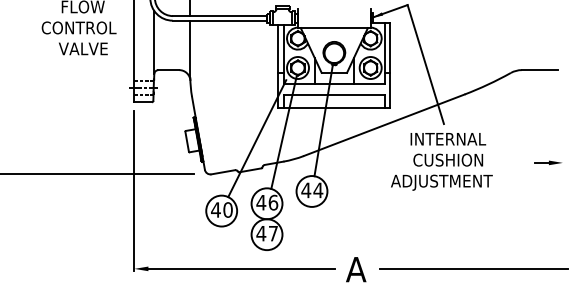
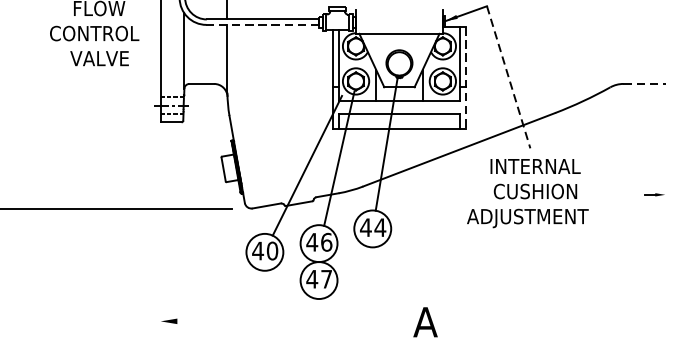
line: (219, 20) -> (262, 24), solid -> dashed
line: (390, 65) -> (466, 78), solid -> dashed
line: (425, 65) -> (508, 78), solid -> dashed
line: (539, 70) -> (644, 84), solid -> dashed
part: (547, 162) -> (654, 194), size x0.6
line: (134, 190) -> (160, 227), removed
line: (241, 268) -> (288, 320), removed
line: (473, 268) -> (565, 320), removed

